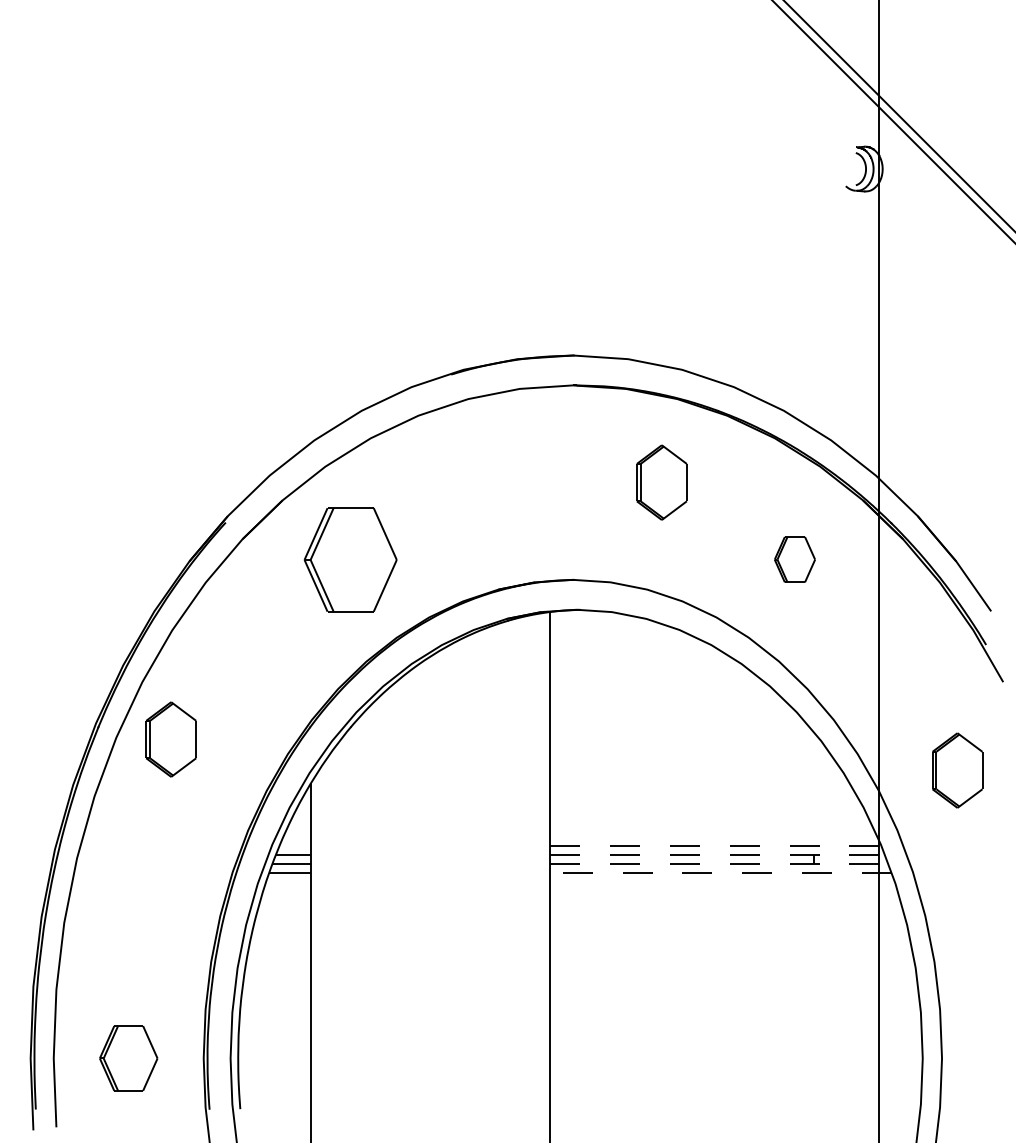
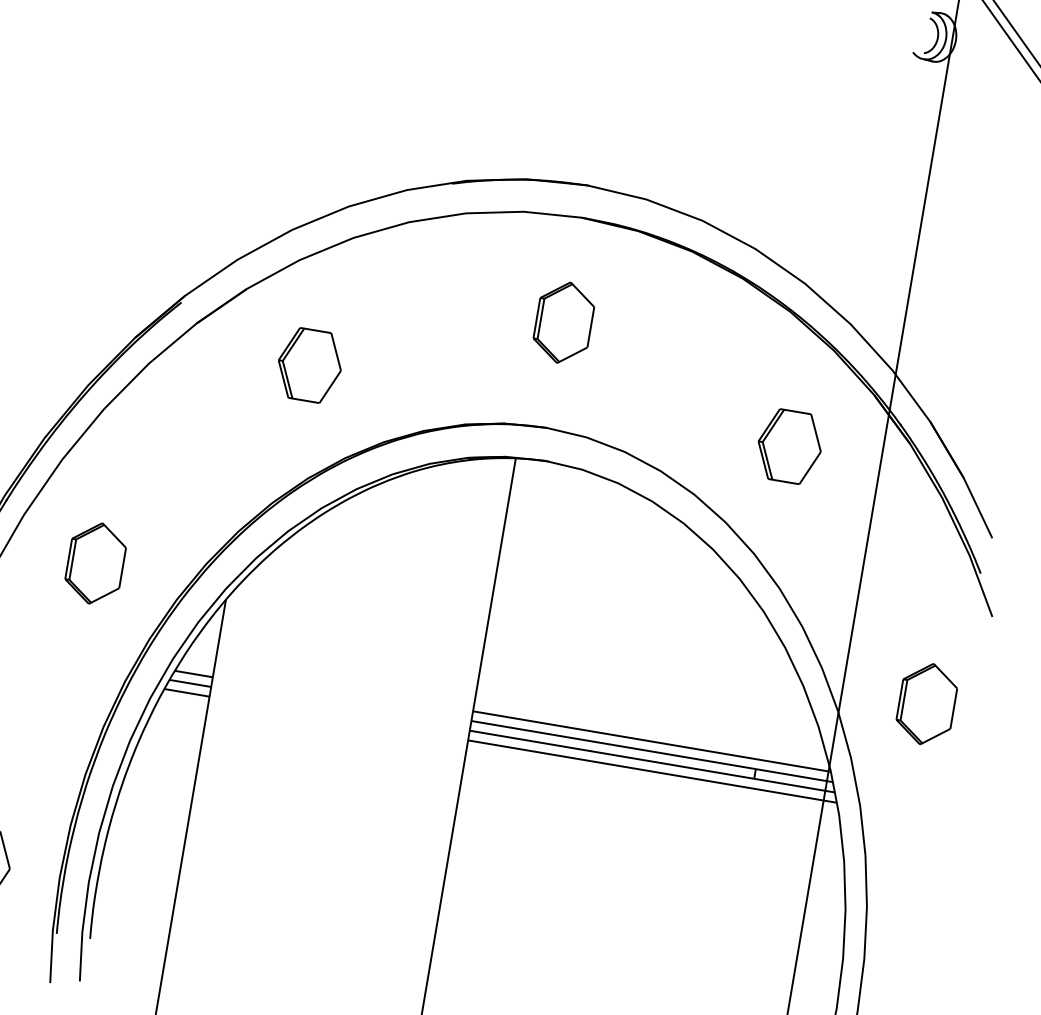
part: (661, 482) -> (563, 322), moved
part: (350, 559) -> (309, 365), size x0.62
part: (794, 559) -> (789, 446), size x1.43
part: (170, 739) -> (94, 563), moved
line: (715, 846) -> (651, 741), dashed -> solid
line: (718, 855) -> (653, 752), dashed -> solid
line: (719, 864) -> (652, 762), dashed -> solid
line: (721, 873) -> (653, 772), dashed -> solid

